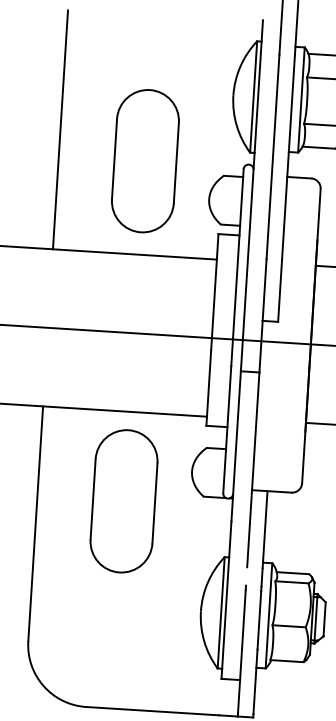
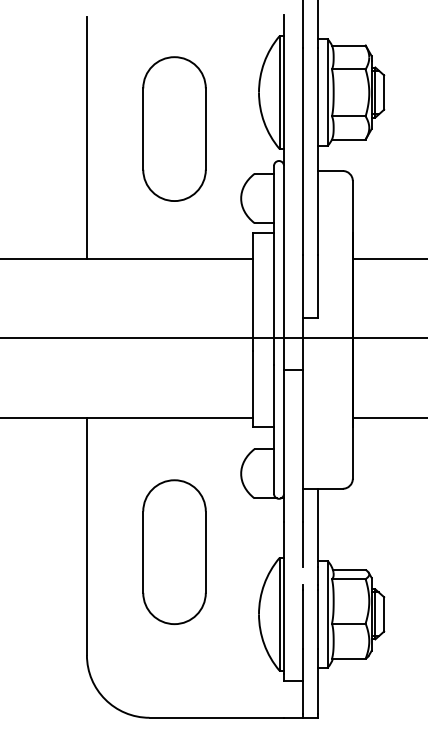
part: (145, 160) -> (174, 128), moved
part: (124, 500) -> (174, 551), moved

